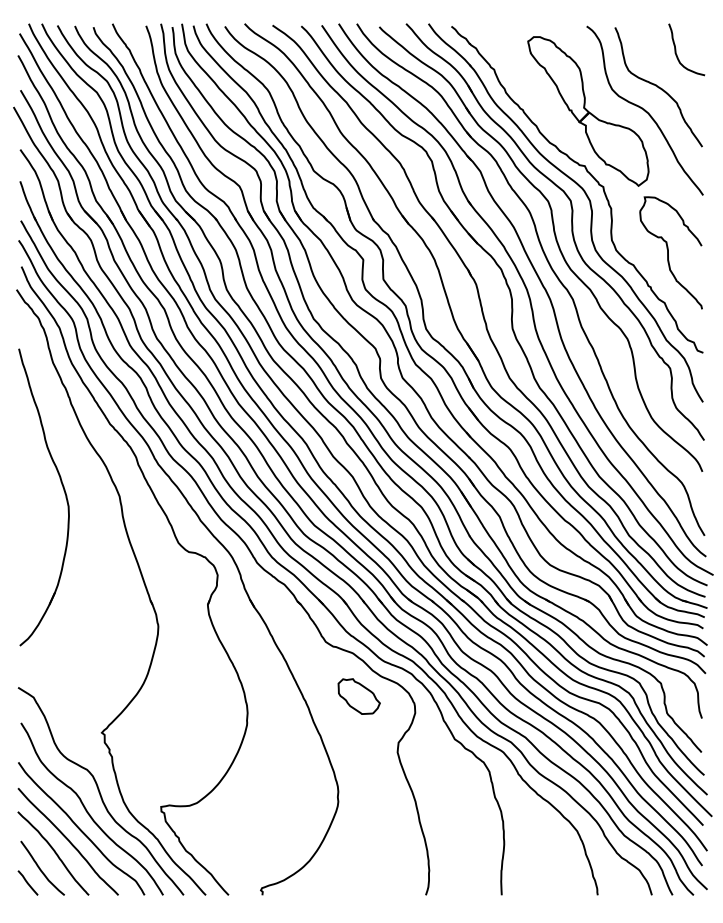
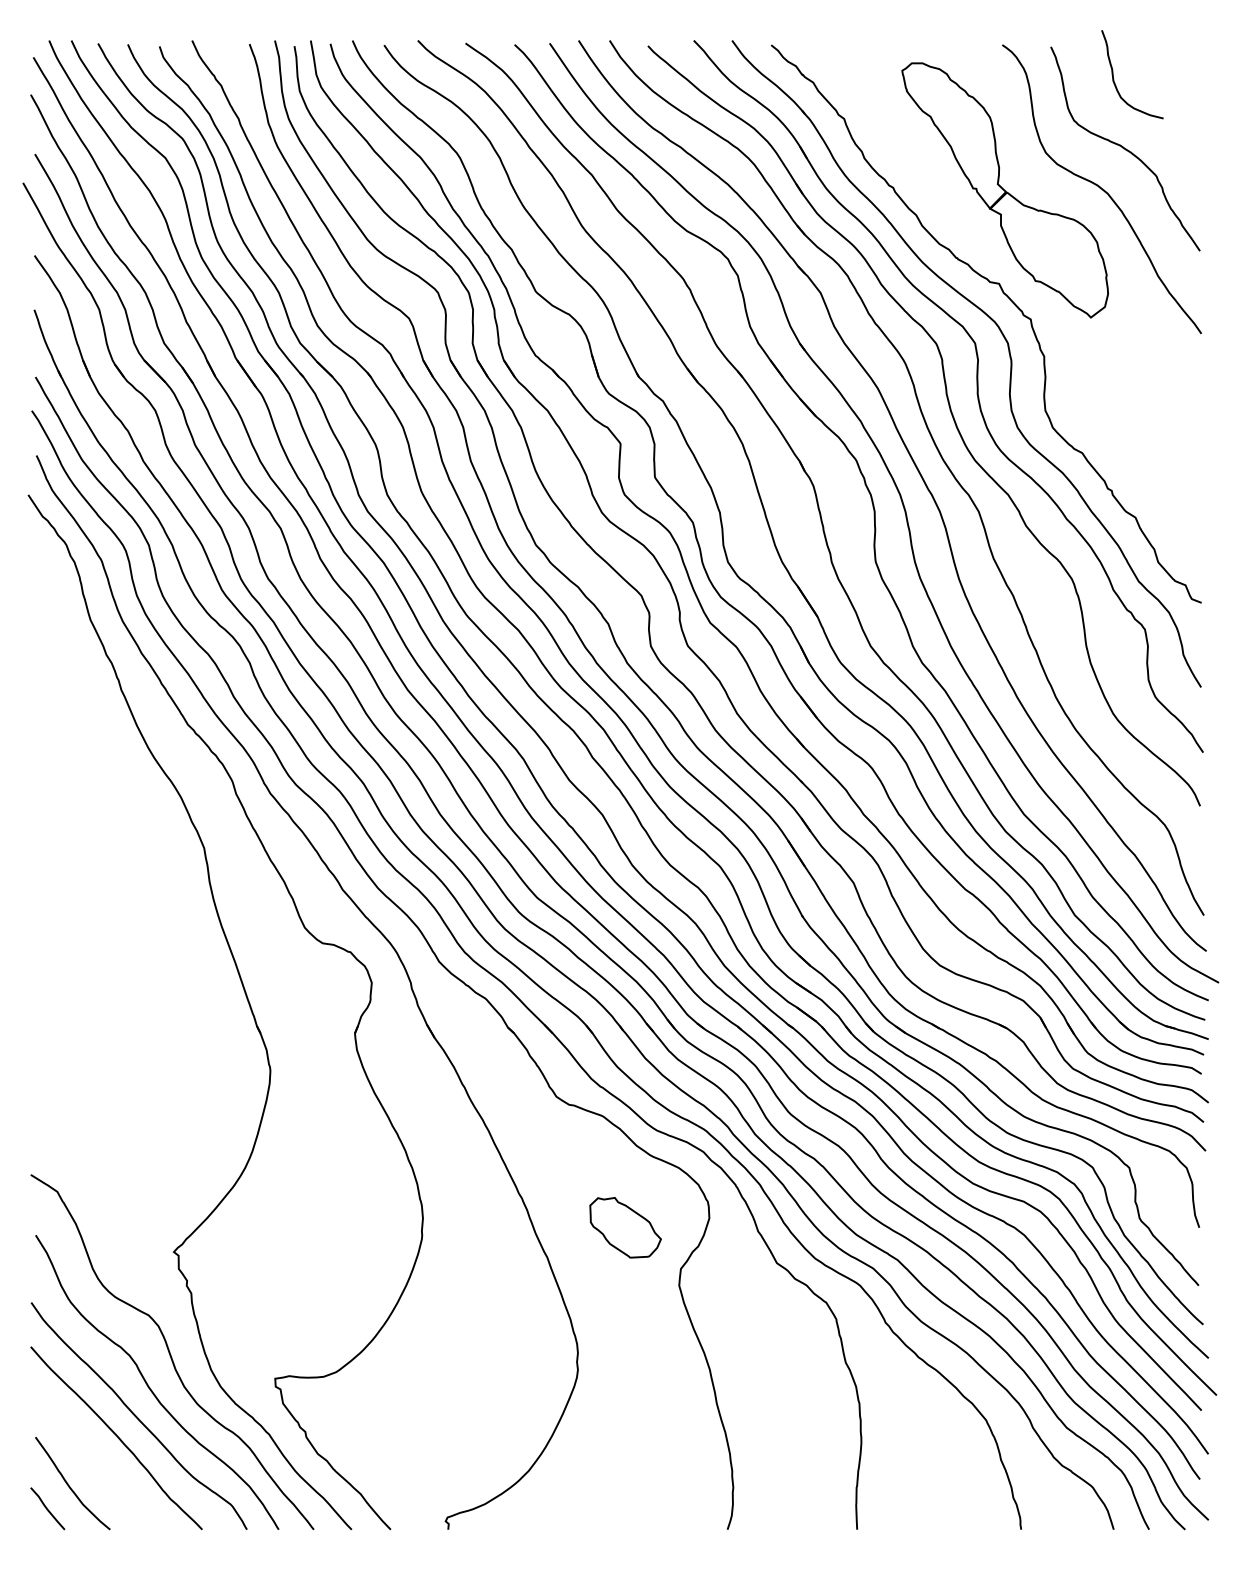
curve: (676, 49) -> (1114, 74), moved
curve: (668, 252) -> (1142, 431), removed
part: (63, 490) -> (108, 838), removed
part: (358, 696) -> (624, 1227), moved
curve: (54, 852) -> (92, 1456), removed

